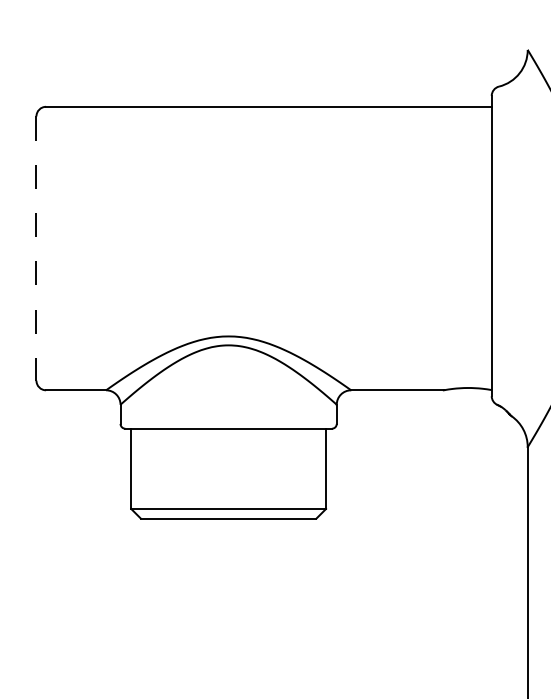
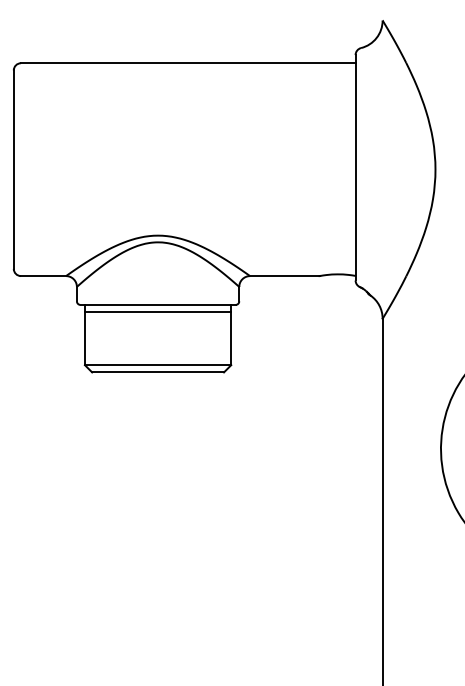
line: (36, 249) -> (13, 170), dashed -> solid
line: (227, 438) -> (157, 312), added

